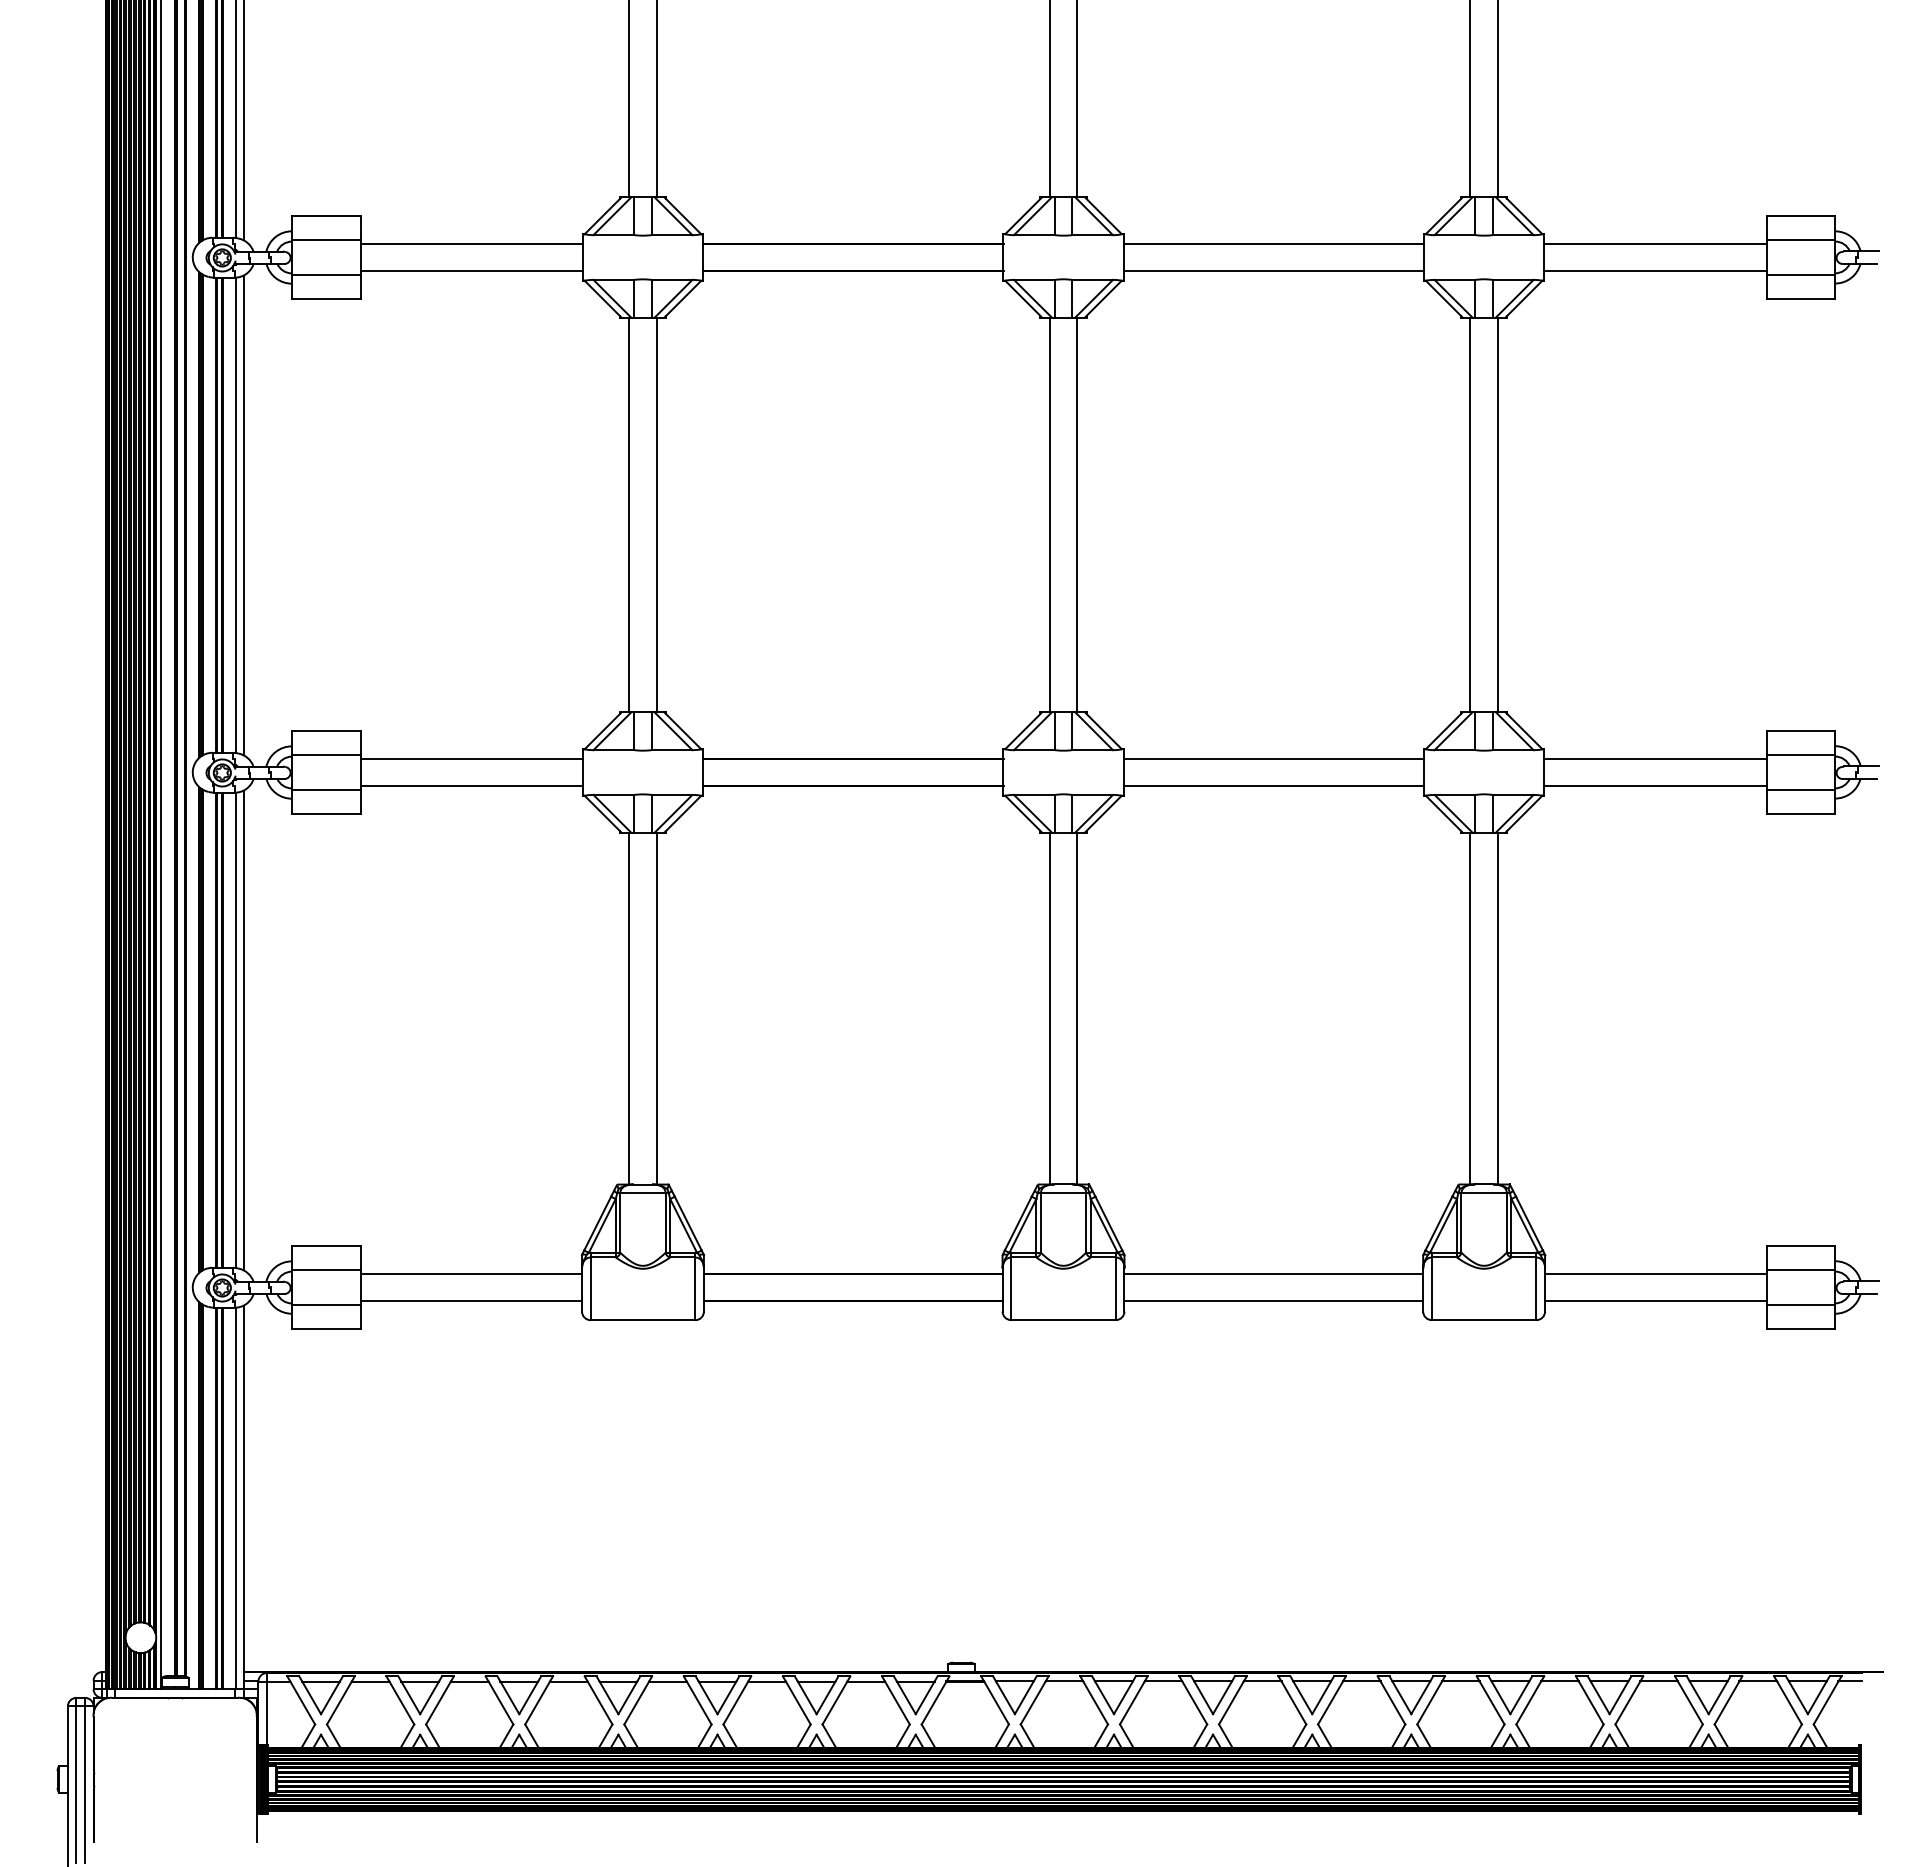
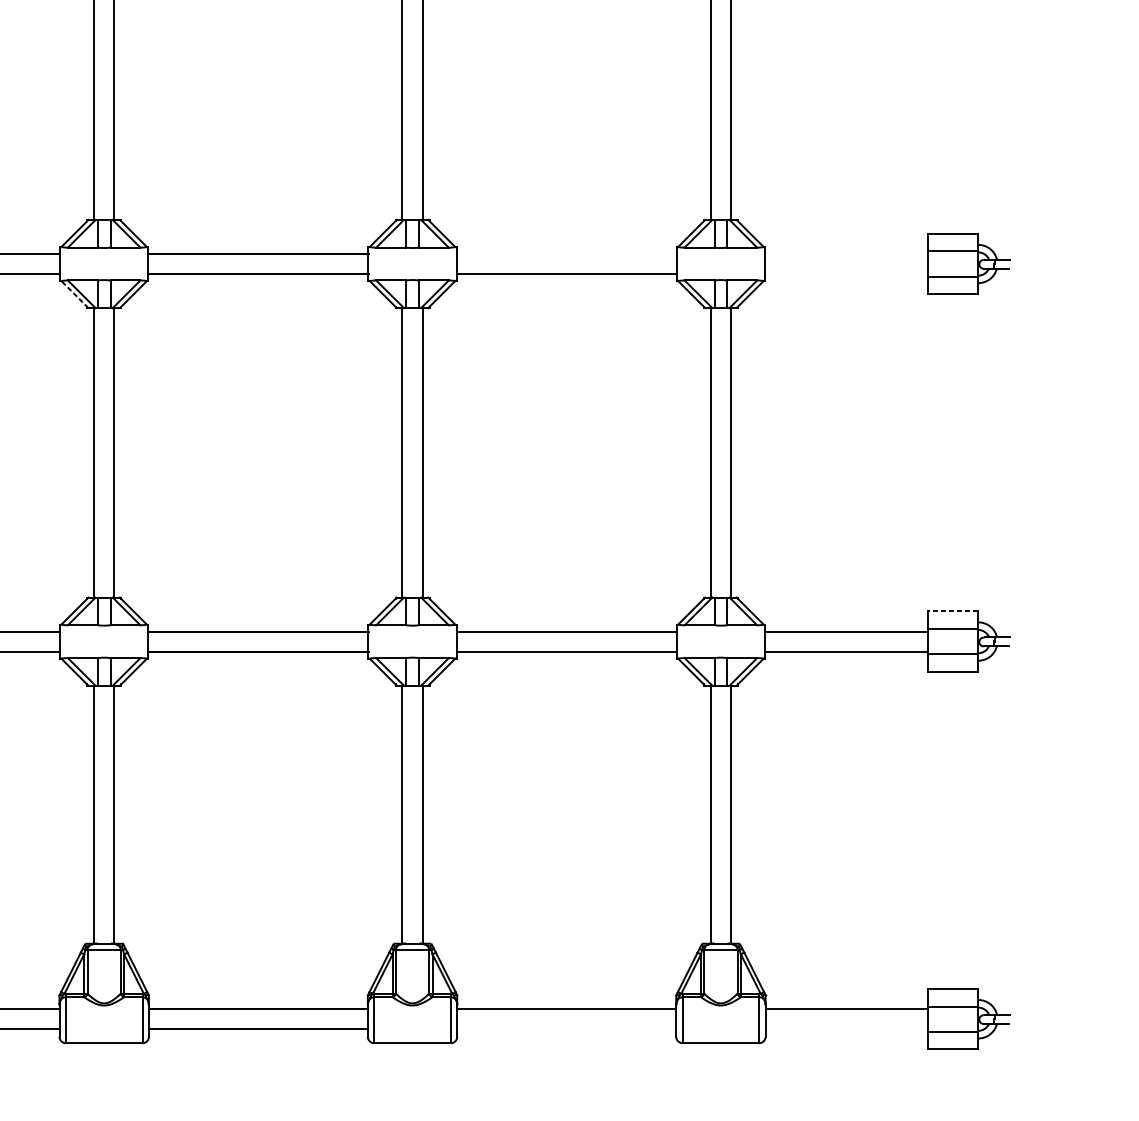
line: (1273, 243) -> (566, 253), removed
line: (1655, 243) -> (846, 253), removed
line: (1655, 271) -> (846, 274), removed
line: (602, 298) -> (74, 294), solid -> dashed
line: (1800, 731) -> (952, 611), solid -> dashed
line: (1273, 1301) -> (566, 1029), removed
line: (1655, 1301) -> (846, 1029), removed

